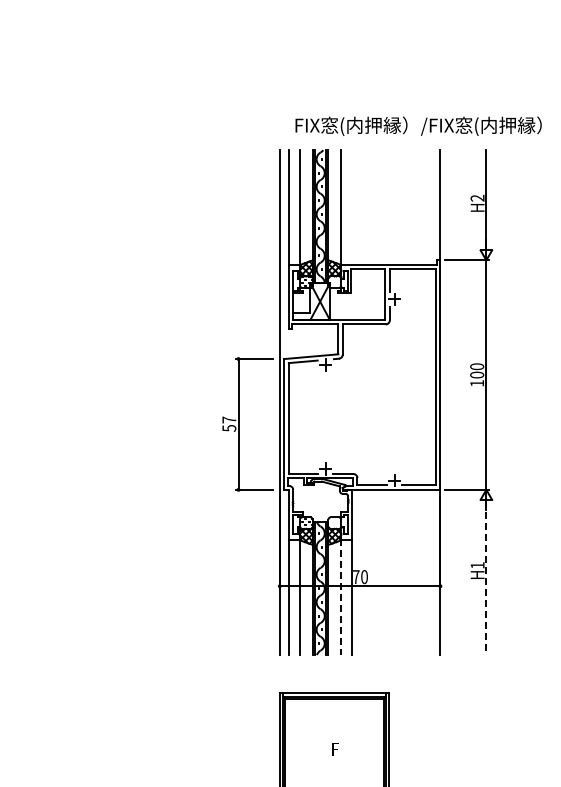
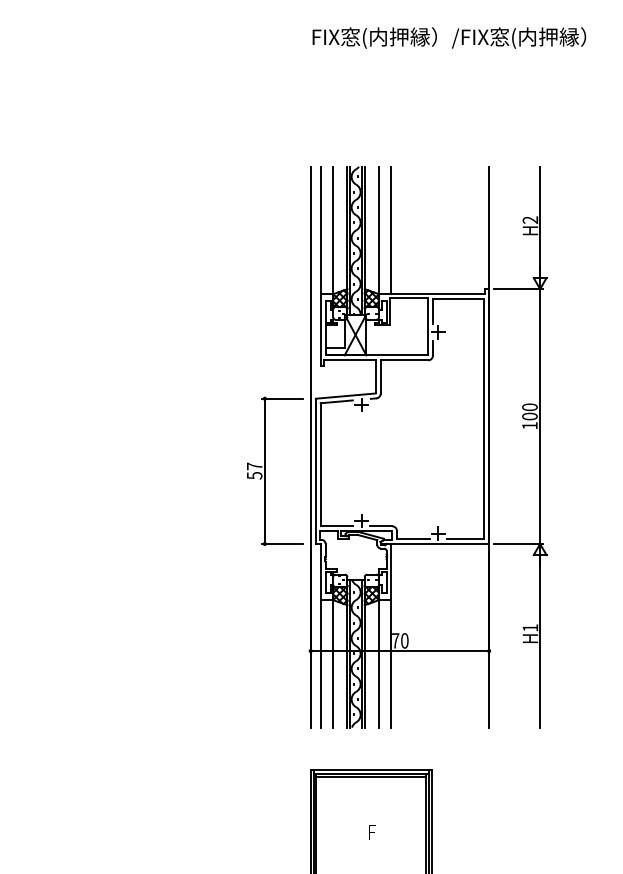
text: (418, 125) -> (449, 37), moved
line: (351, 207) -> (390, 230), added
line: (486, 578) -> (540, 642), dashed -> solid
line: (341, 597) -> (379, 663), dashed -> solid

